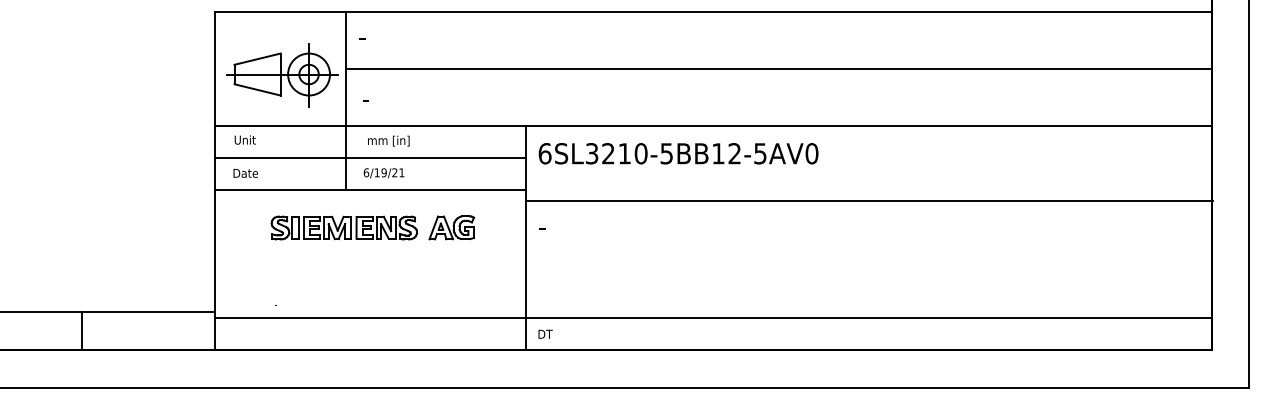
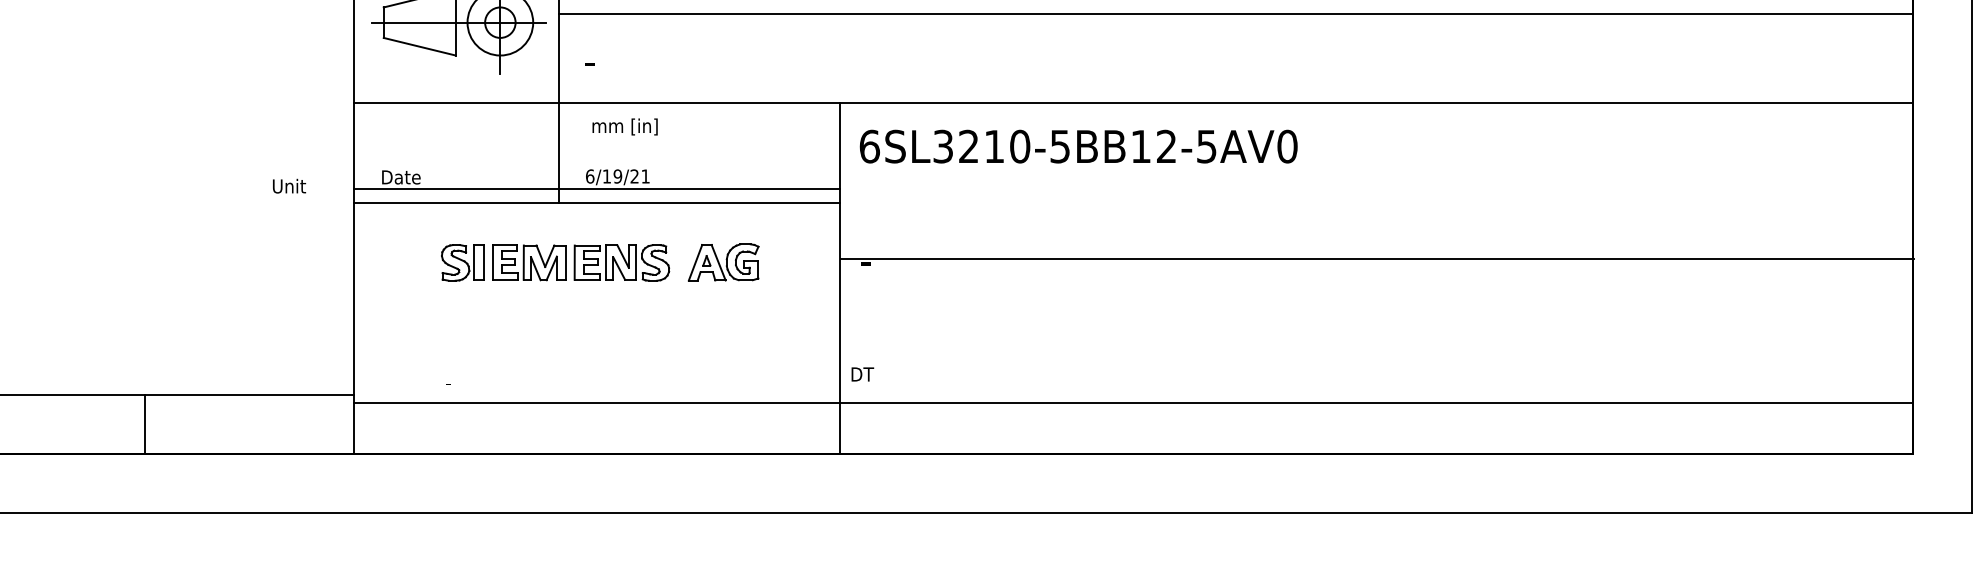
text: (244, 139) -> (288, 185), moved
line: (370, 157) -> (596, 188), moved
line: (869, 200) -> (1377, 258), moved
text: (545, 333) -> (862, 373), moved

